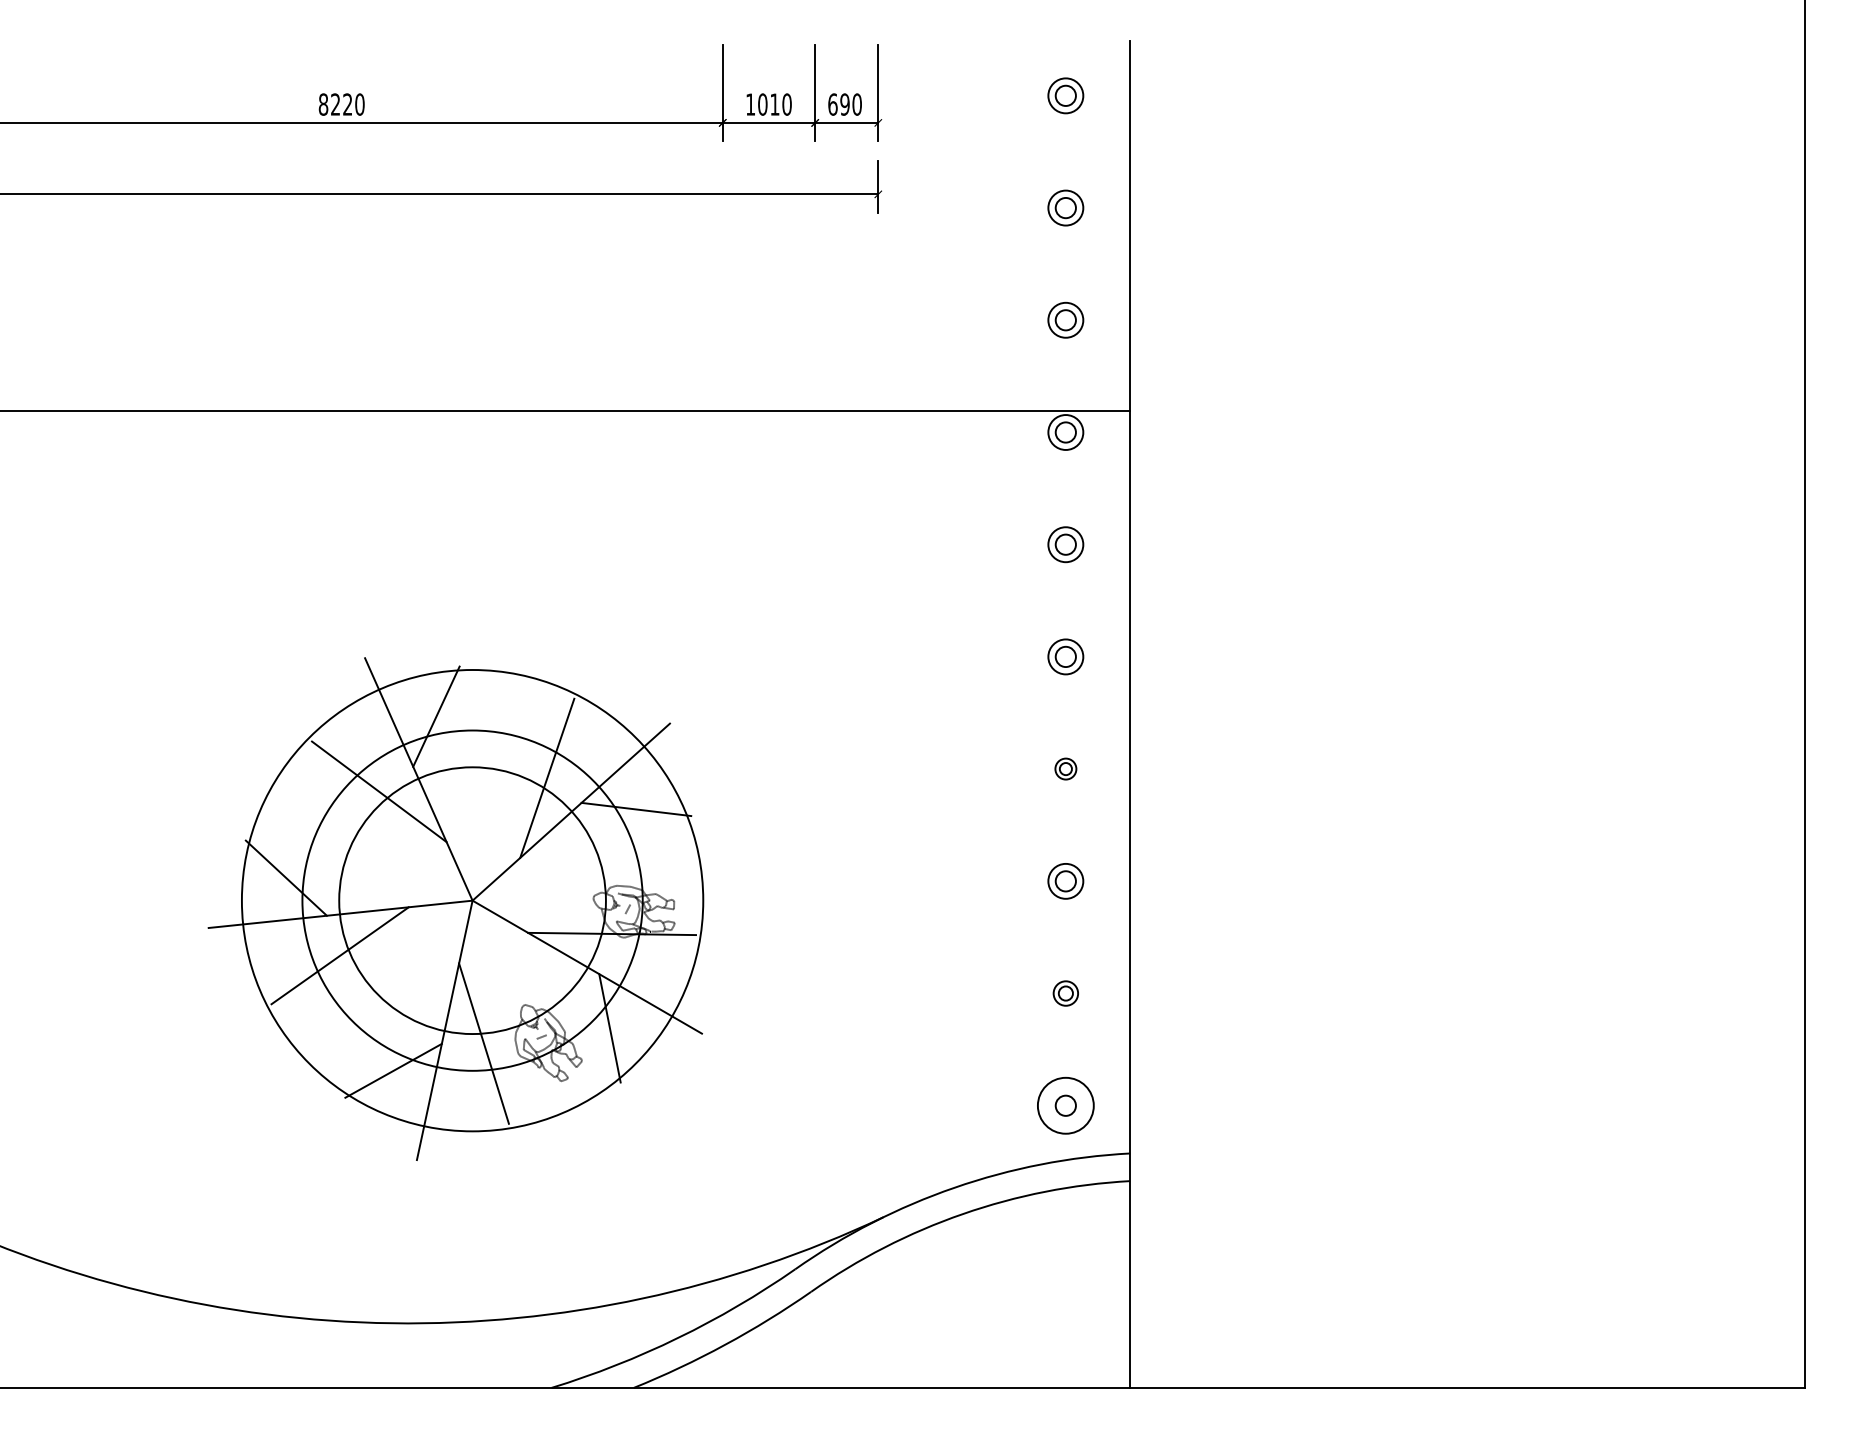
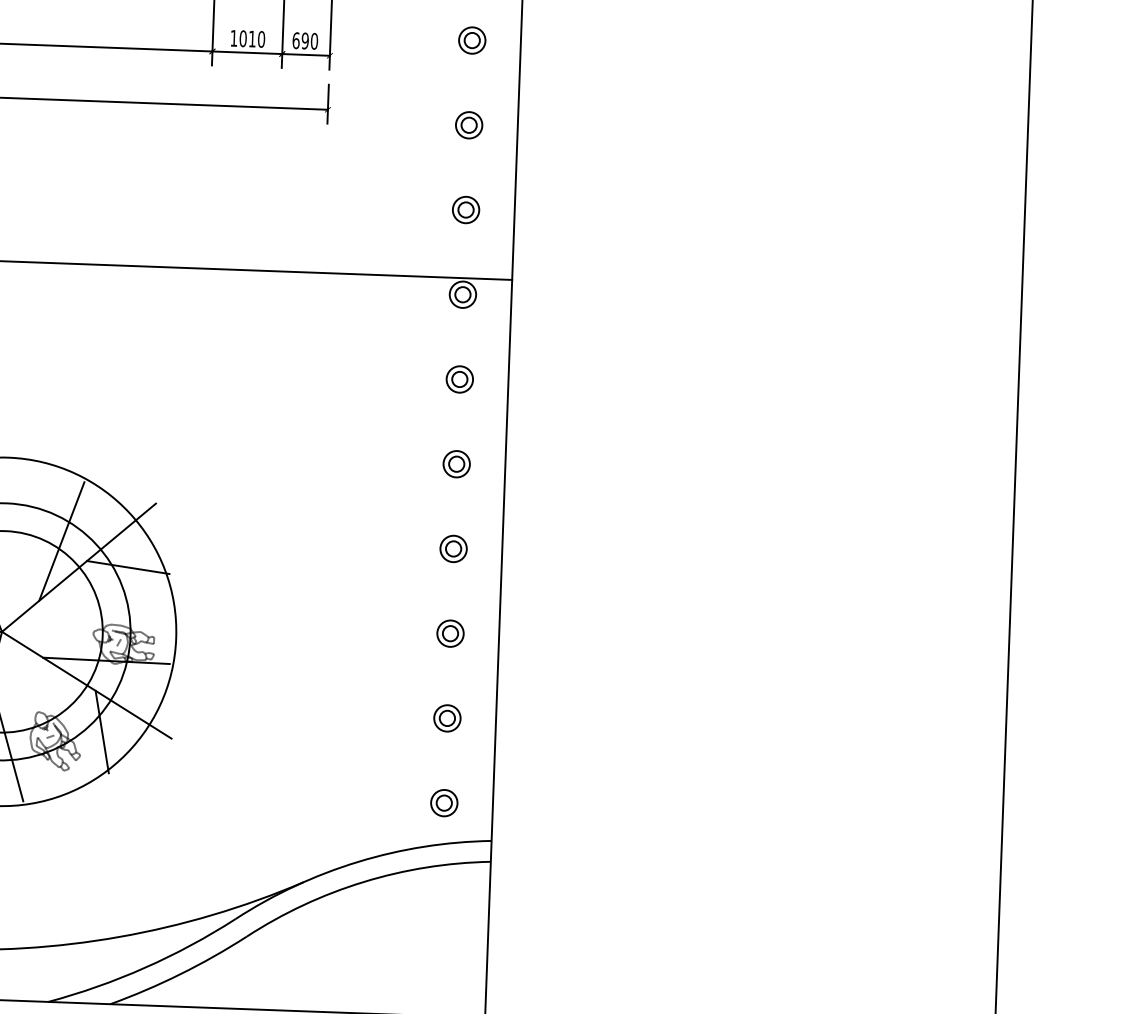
part: (1065, 768) -> (453, 548), size x1.67
part: (1065, 993) -> (447, 718), size x1.43
circle: (1065, 1105) -> (444, 802), size x0.62

